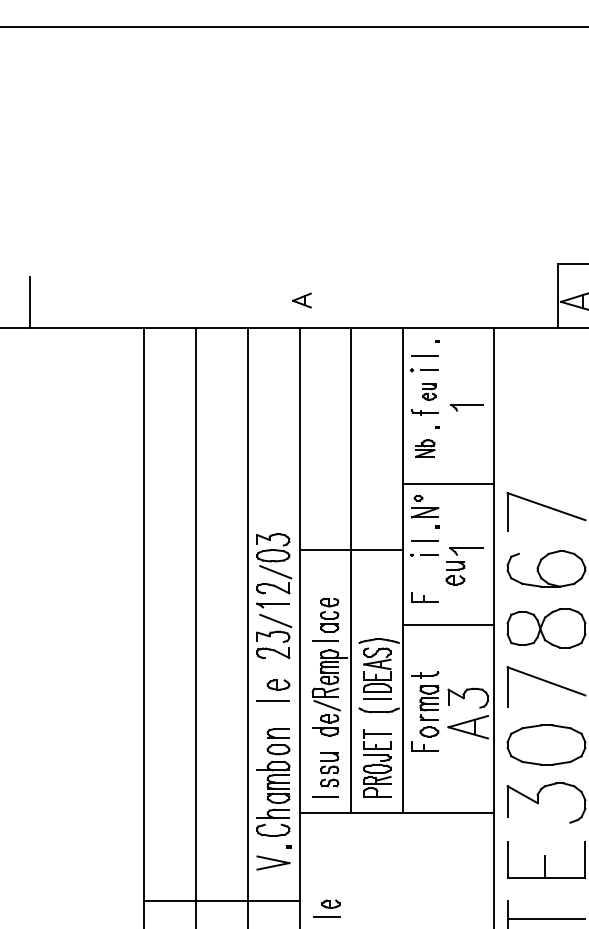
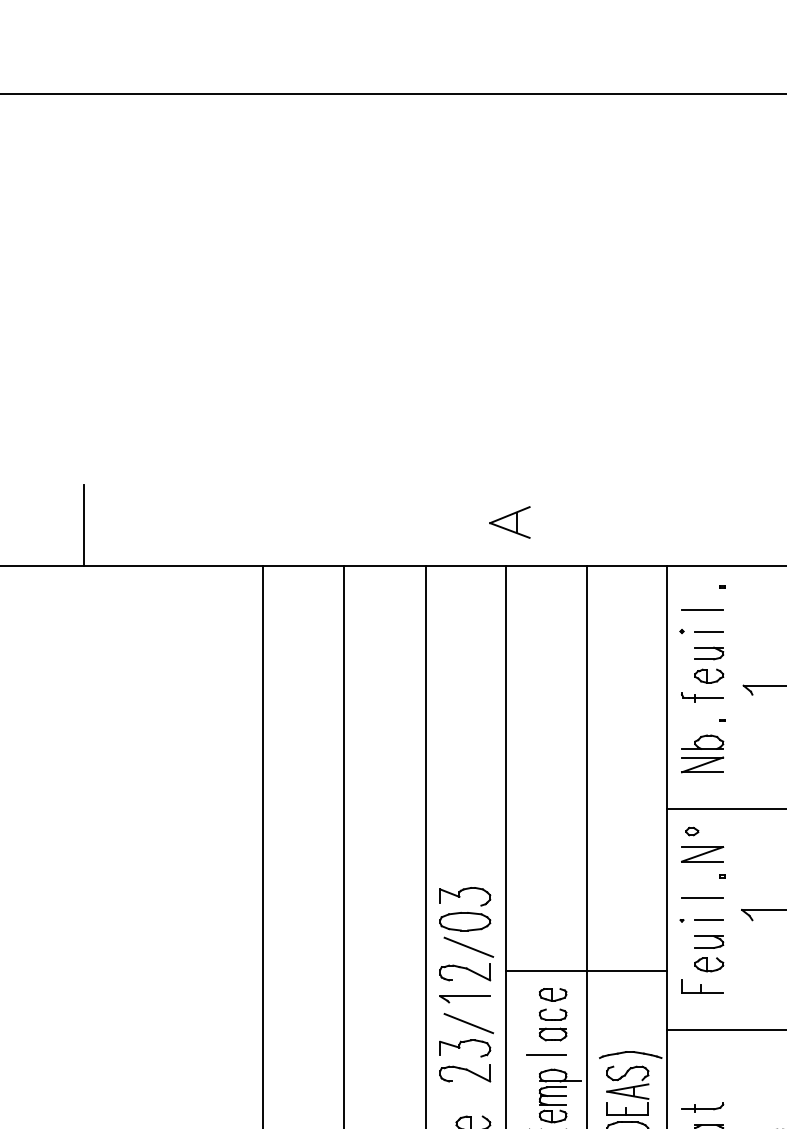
part: (301, 300) -> (509, 522), size x1.43
part: (429, 391) -> (709, 664), size x1.43
part: (425, 448) -> (703, 753), size x1.43
line: (350, 549) -> (585, 971), moved
part: (455, 573) -> (709, 954), moved

